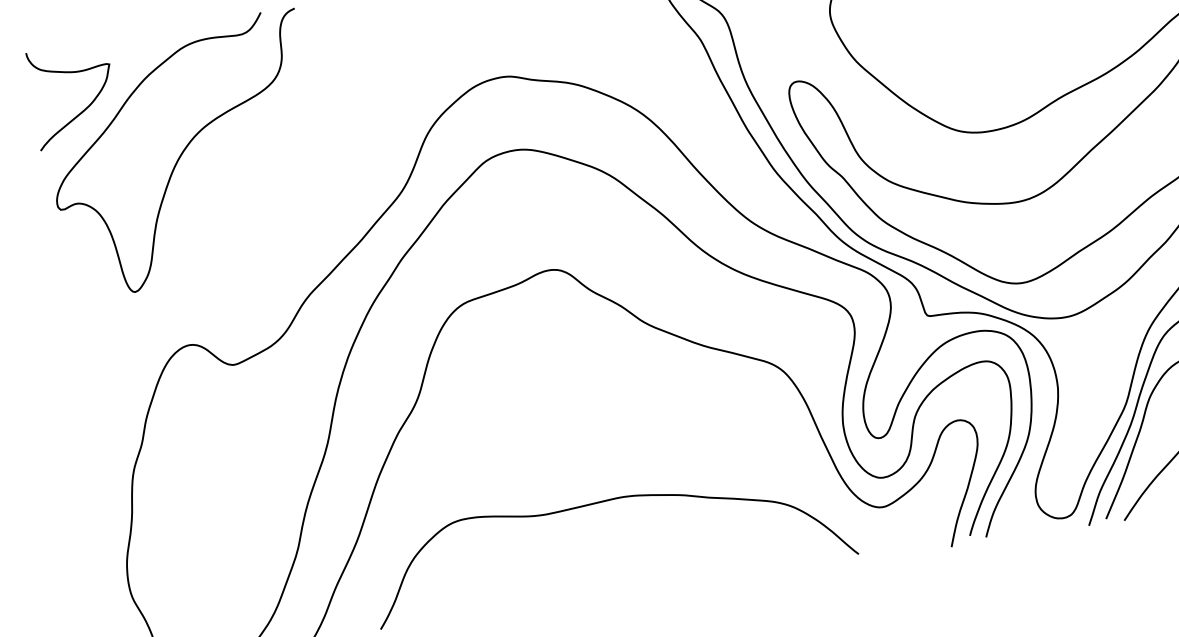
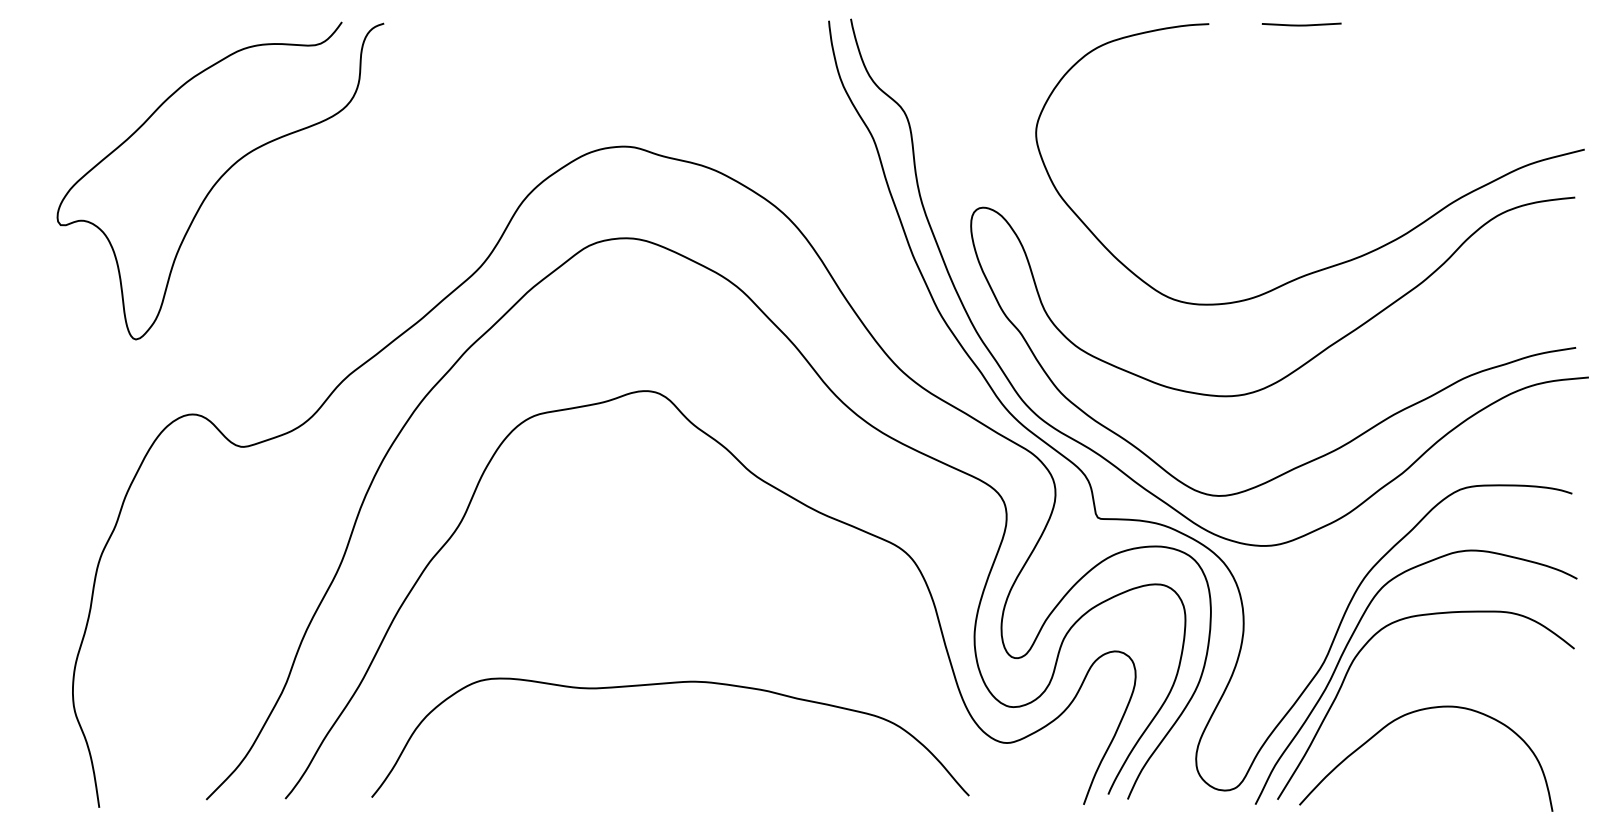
curve: (85, 107) -> (110, 105), removed

